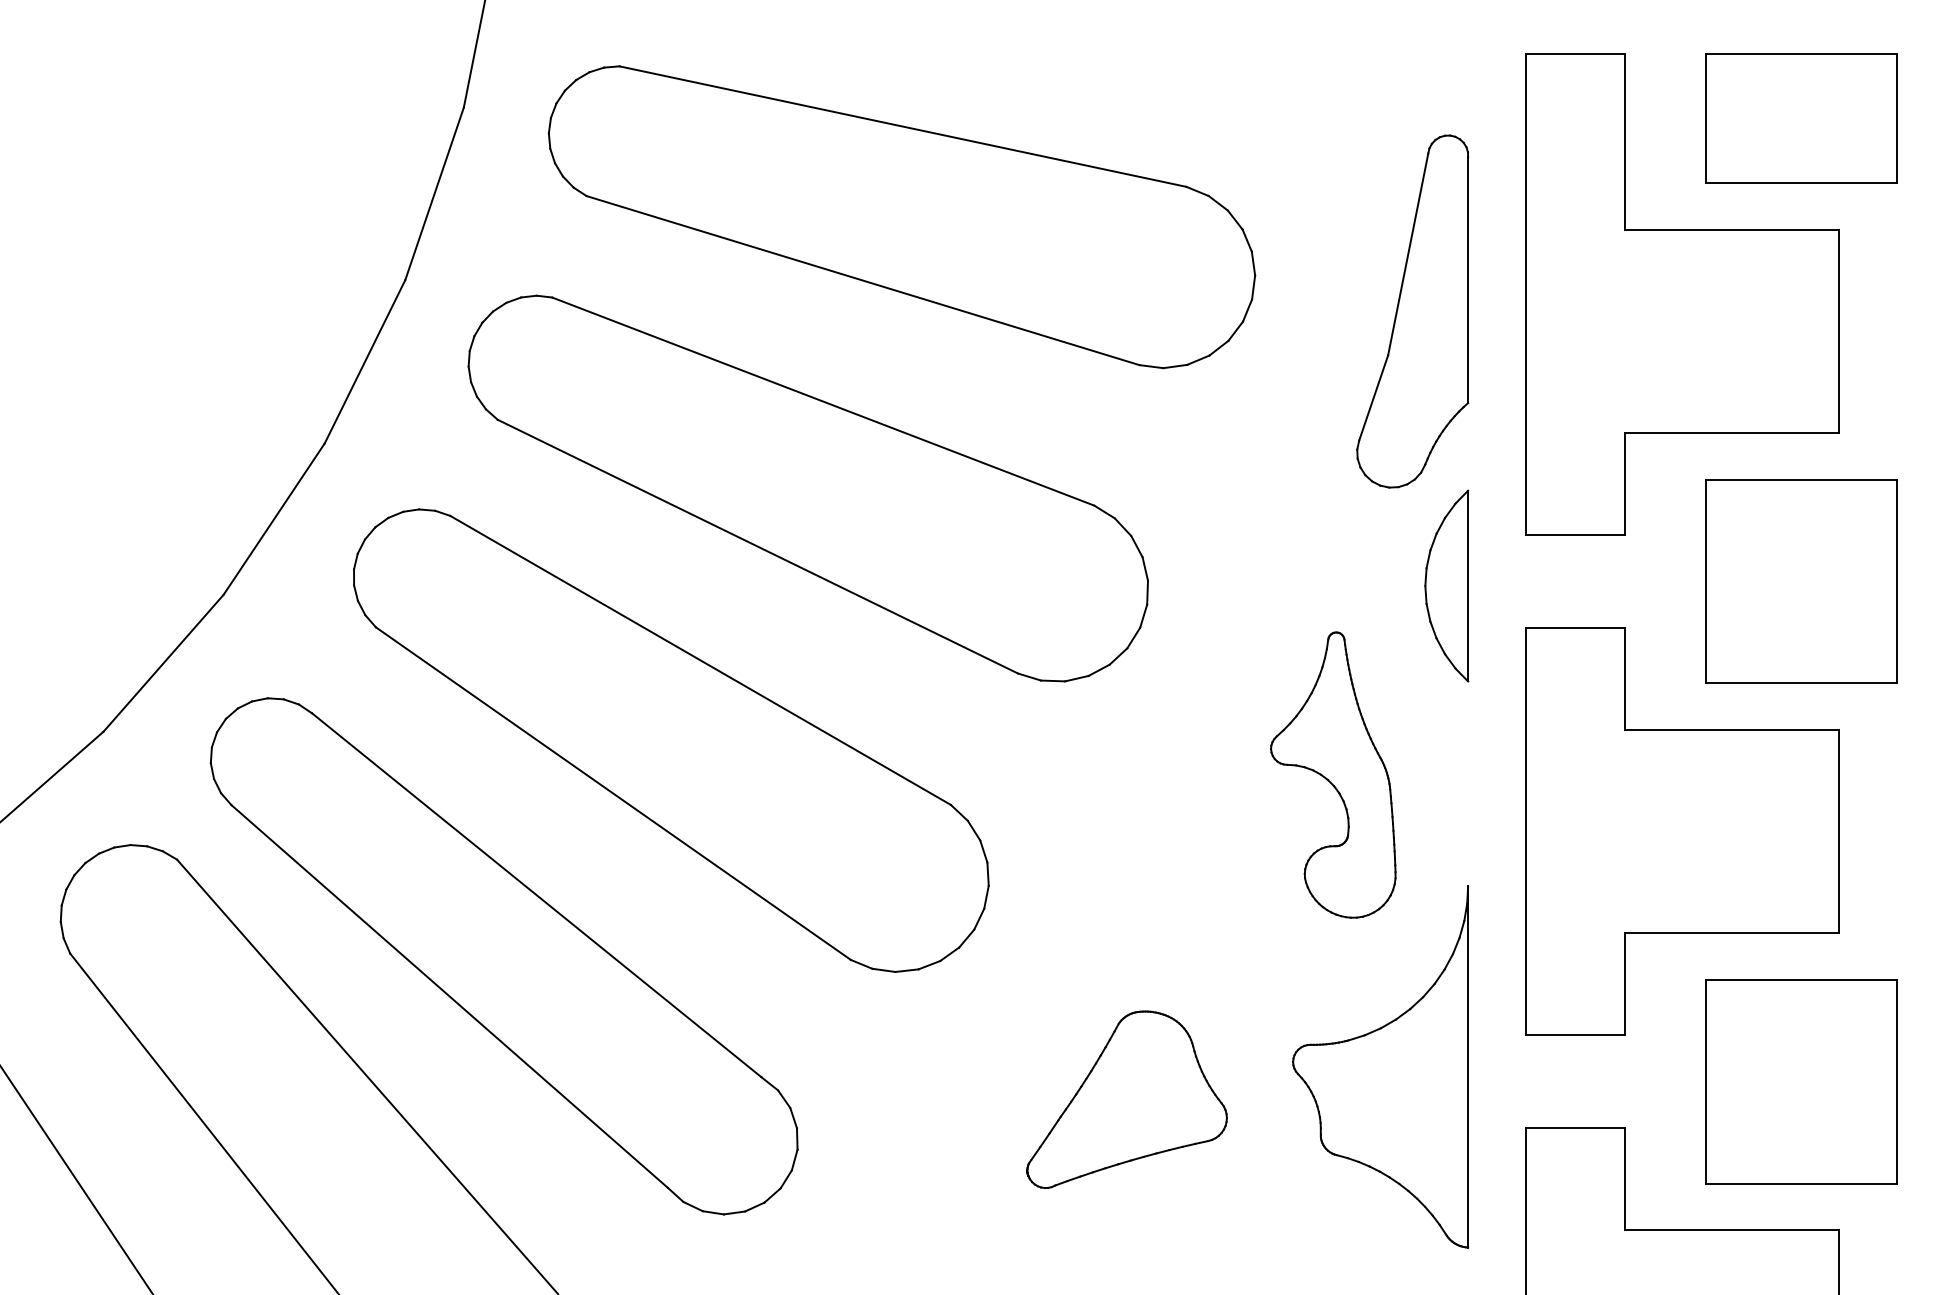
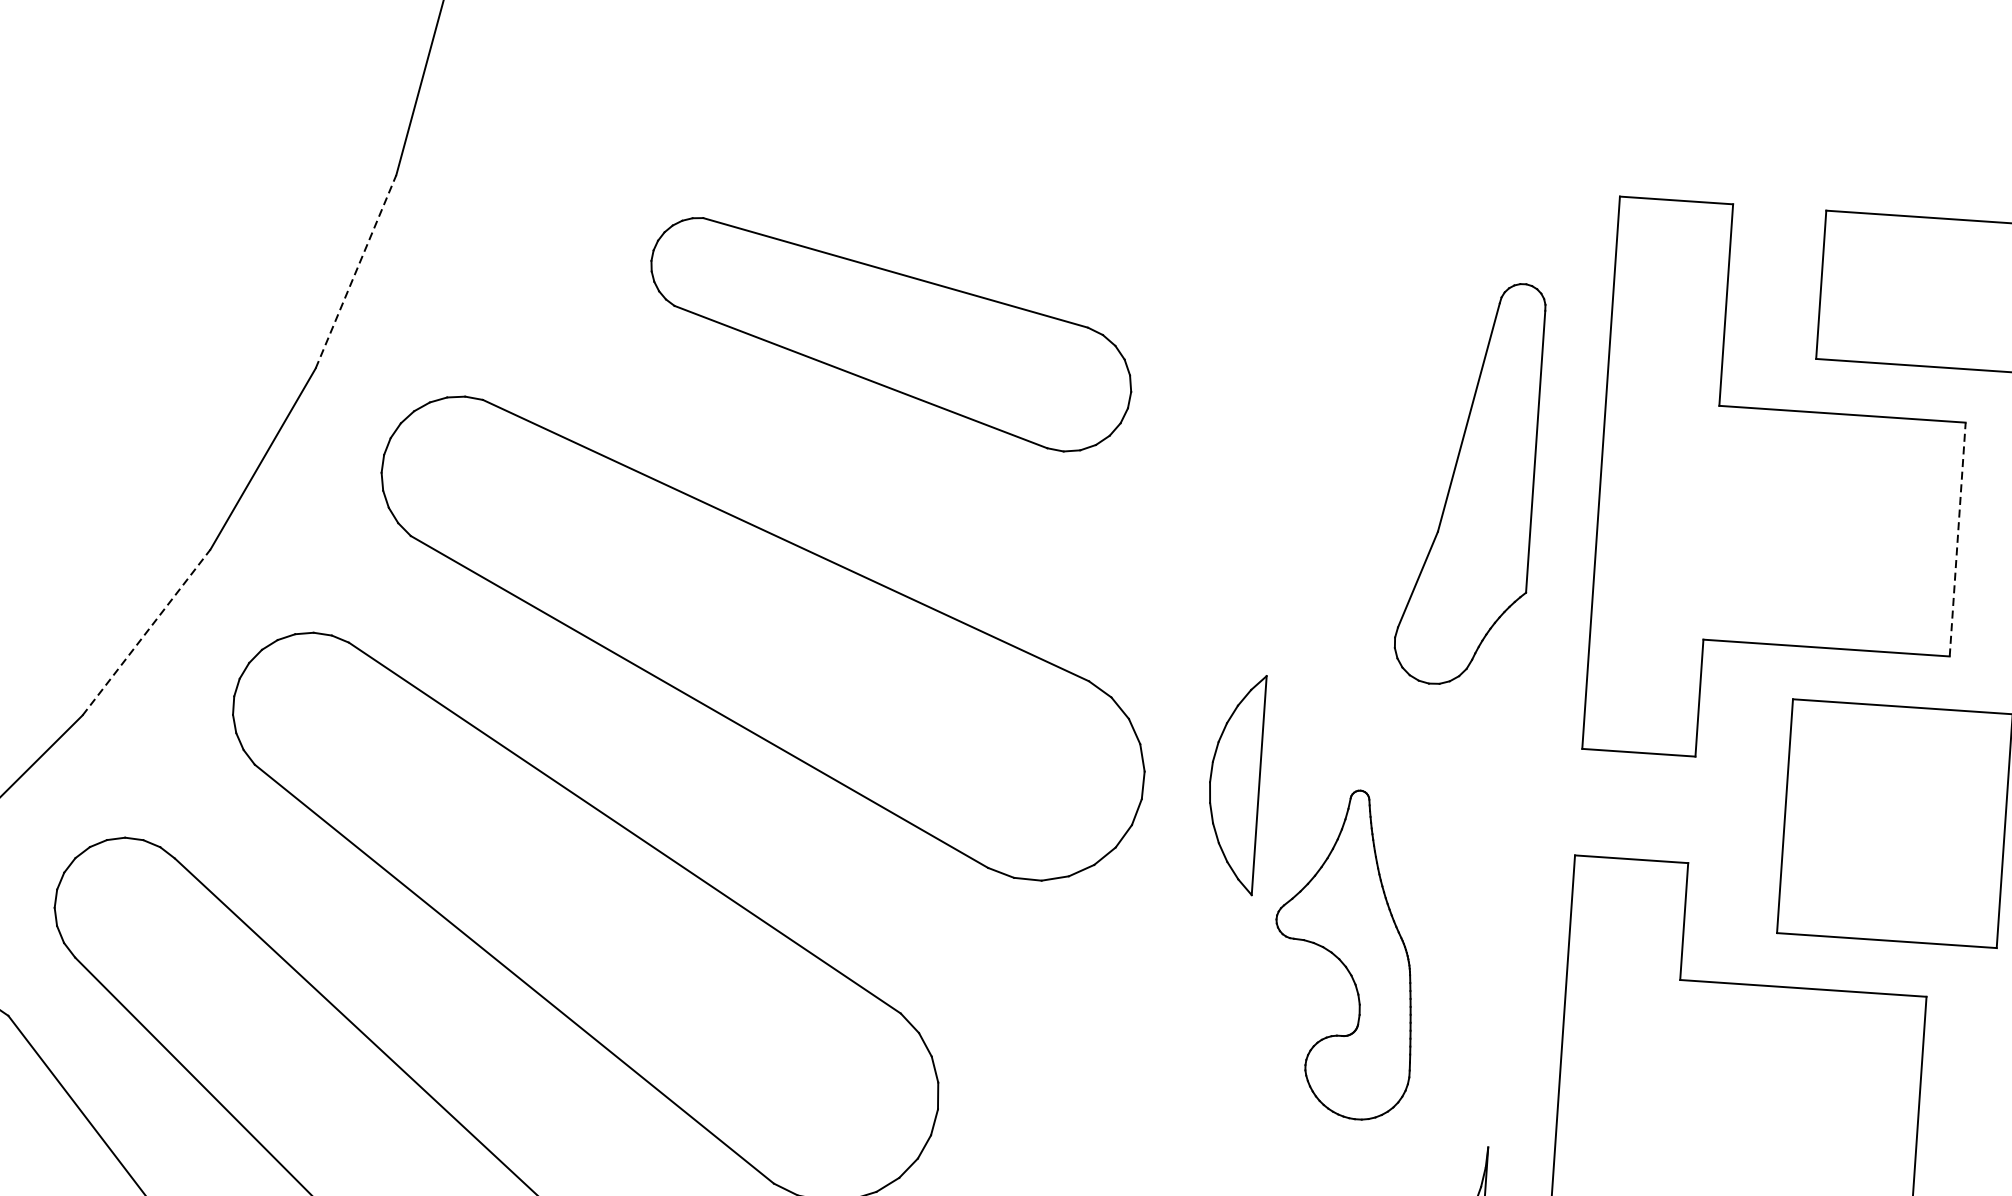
line: (434, 193) -> (355, 271), solid -> dashed
part: (901, 217) -> (890, 335), size x0.6
line: (1839, 331) -> (1957, 539), solid -> dashed
line: (274, 518) -> (146, 631), solid -> dashed
part: (1446, 585) -> (1234, 783), moved
part: (1333, 774) -> (1346, 953), moved

